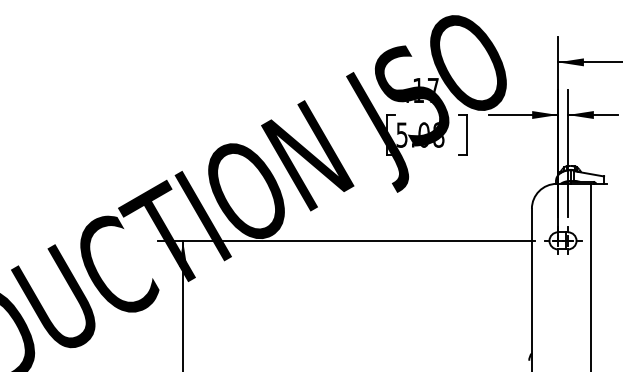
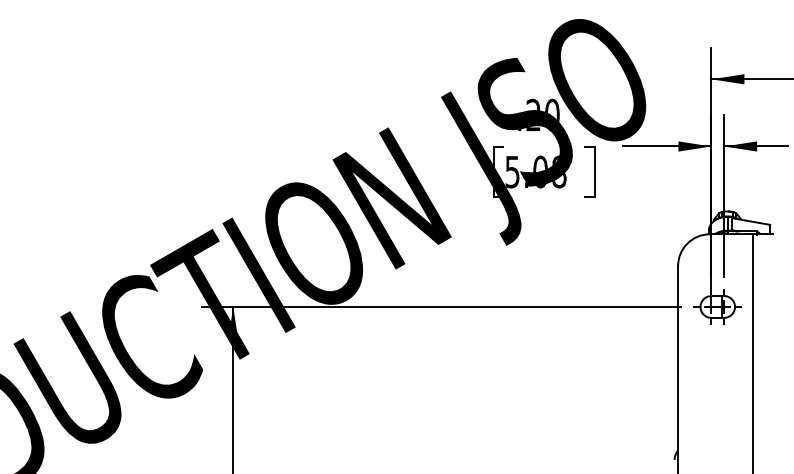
text: (425, 89) -> (542, 114), .17 -> .20

